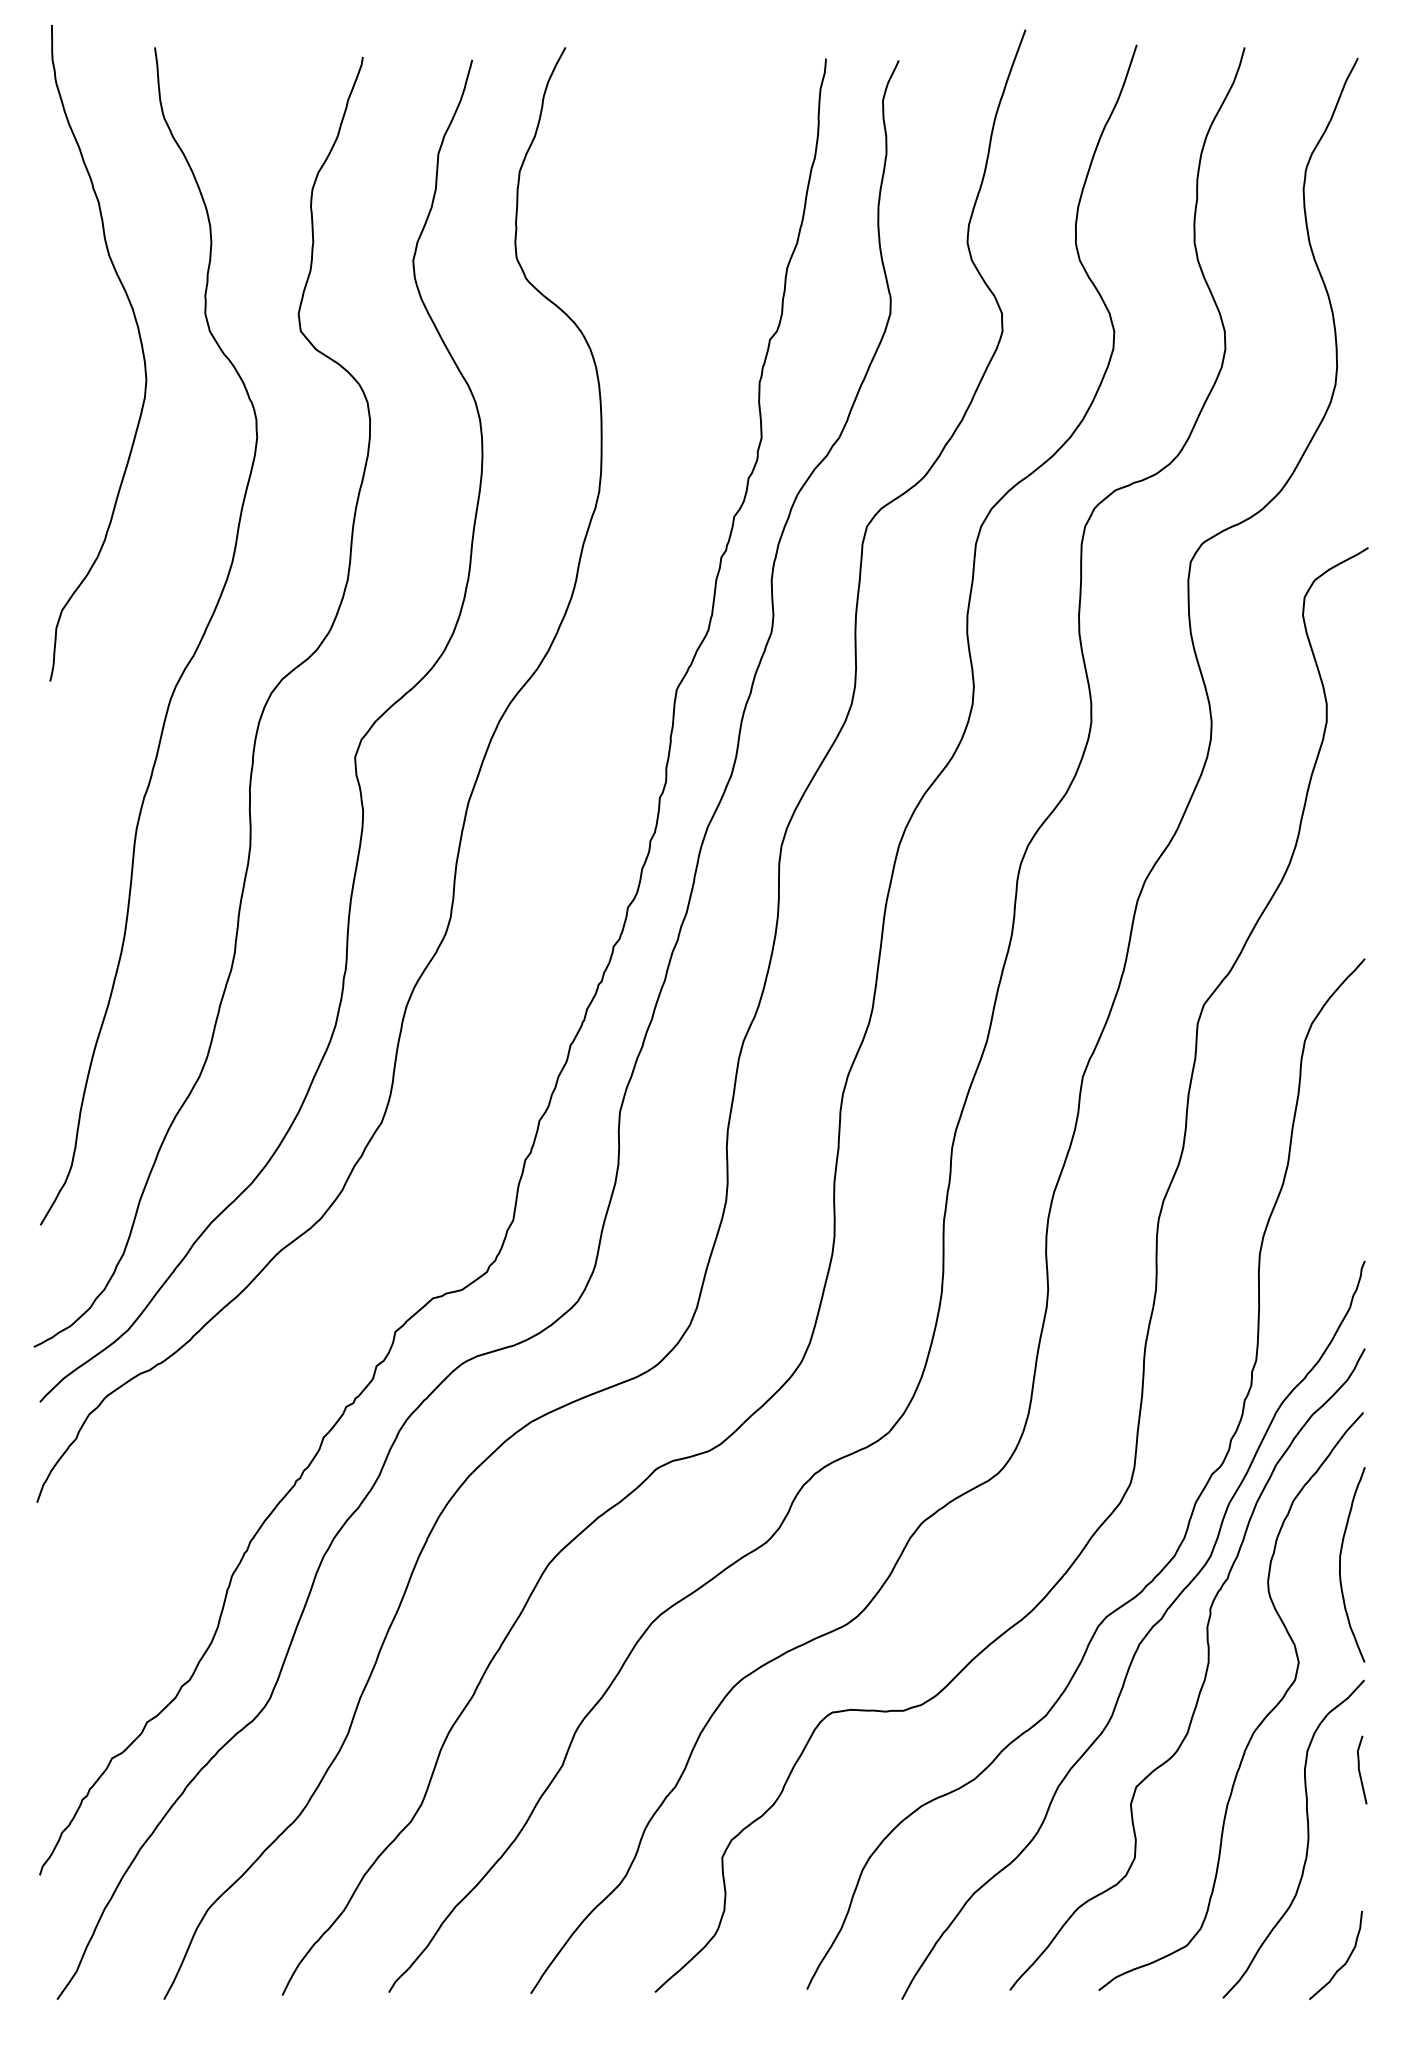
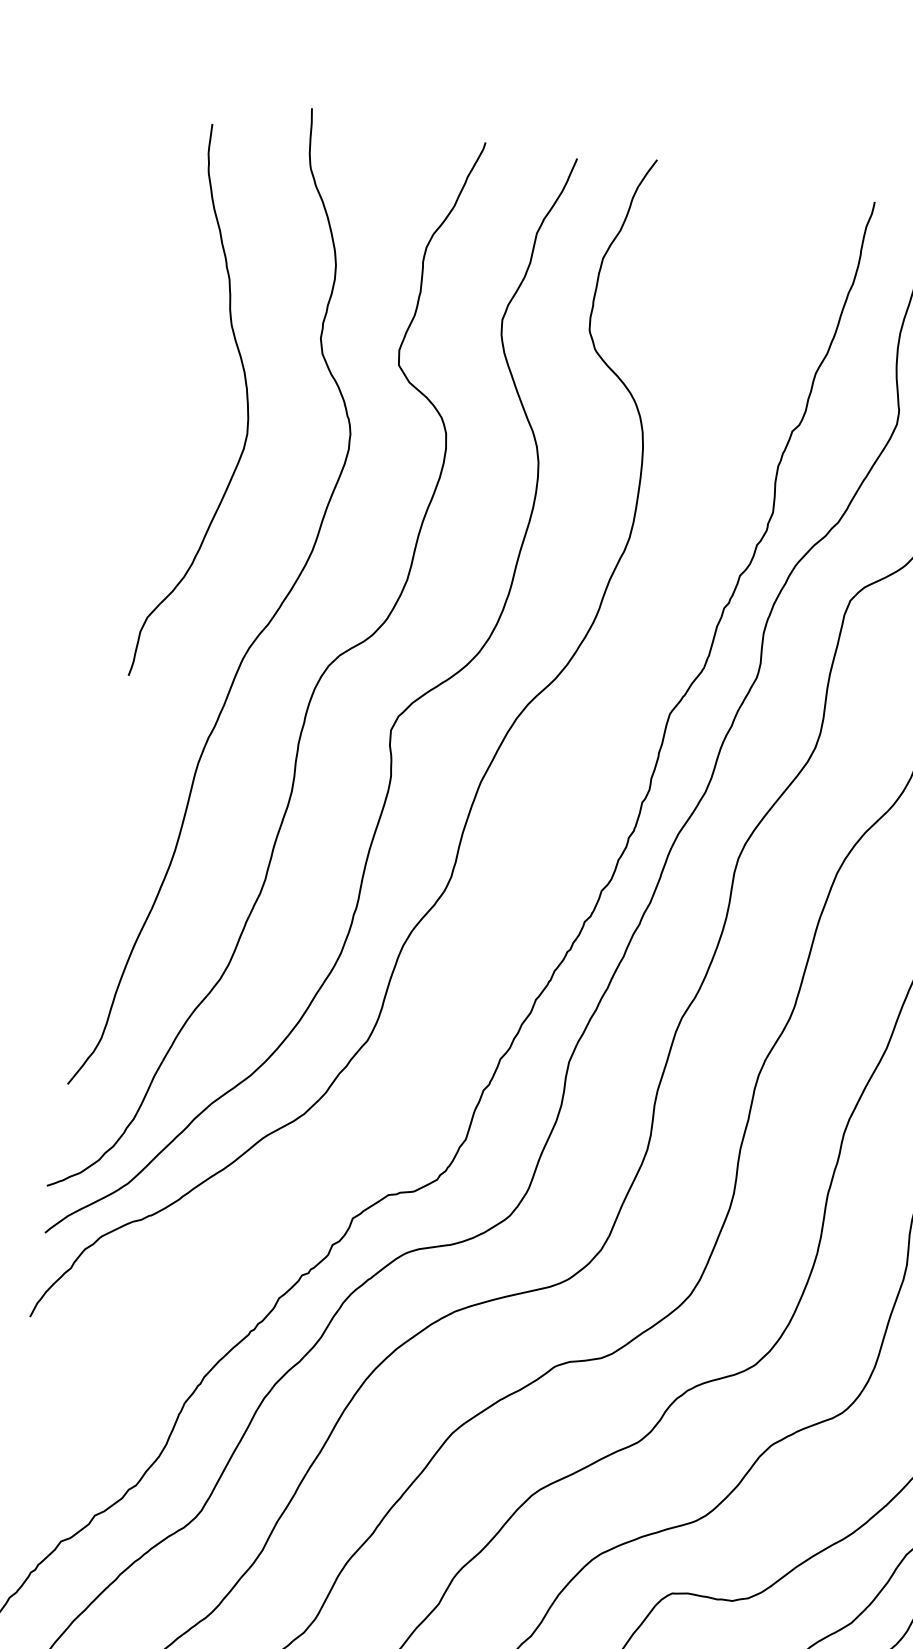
curve: (140, 344) -> (246, 403), moved

